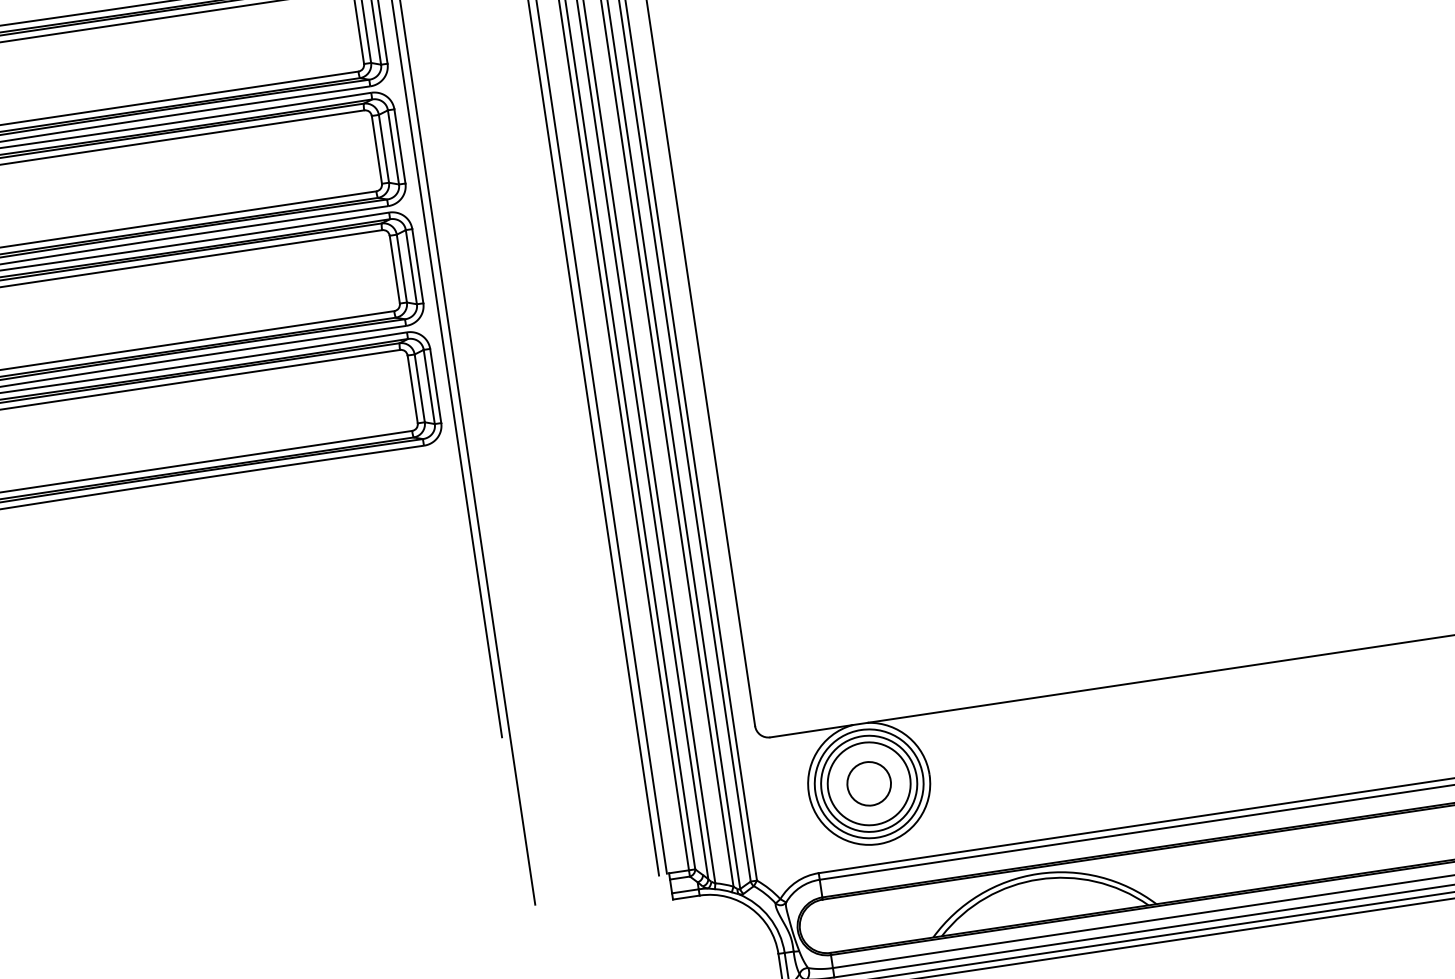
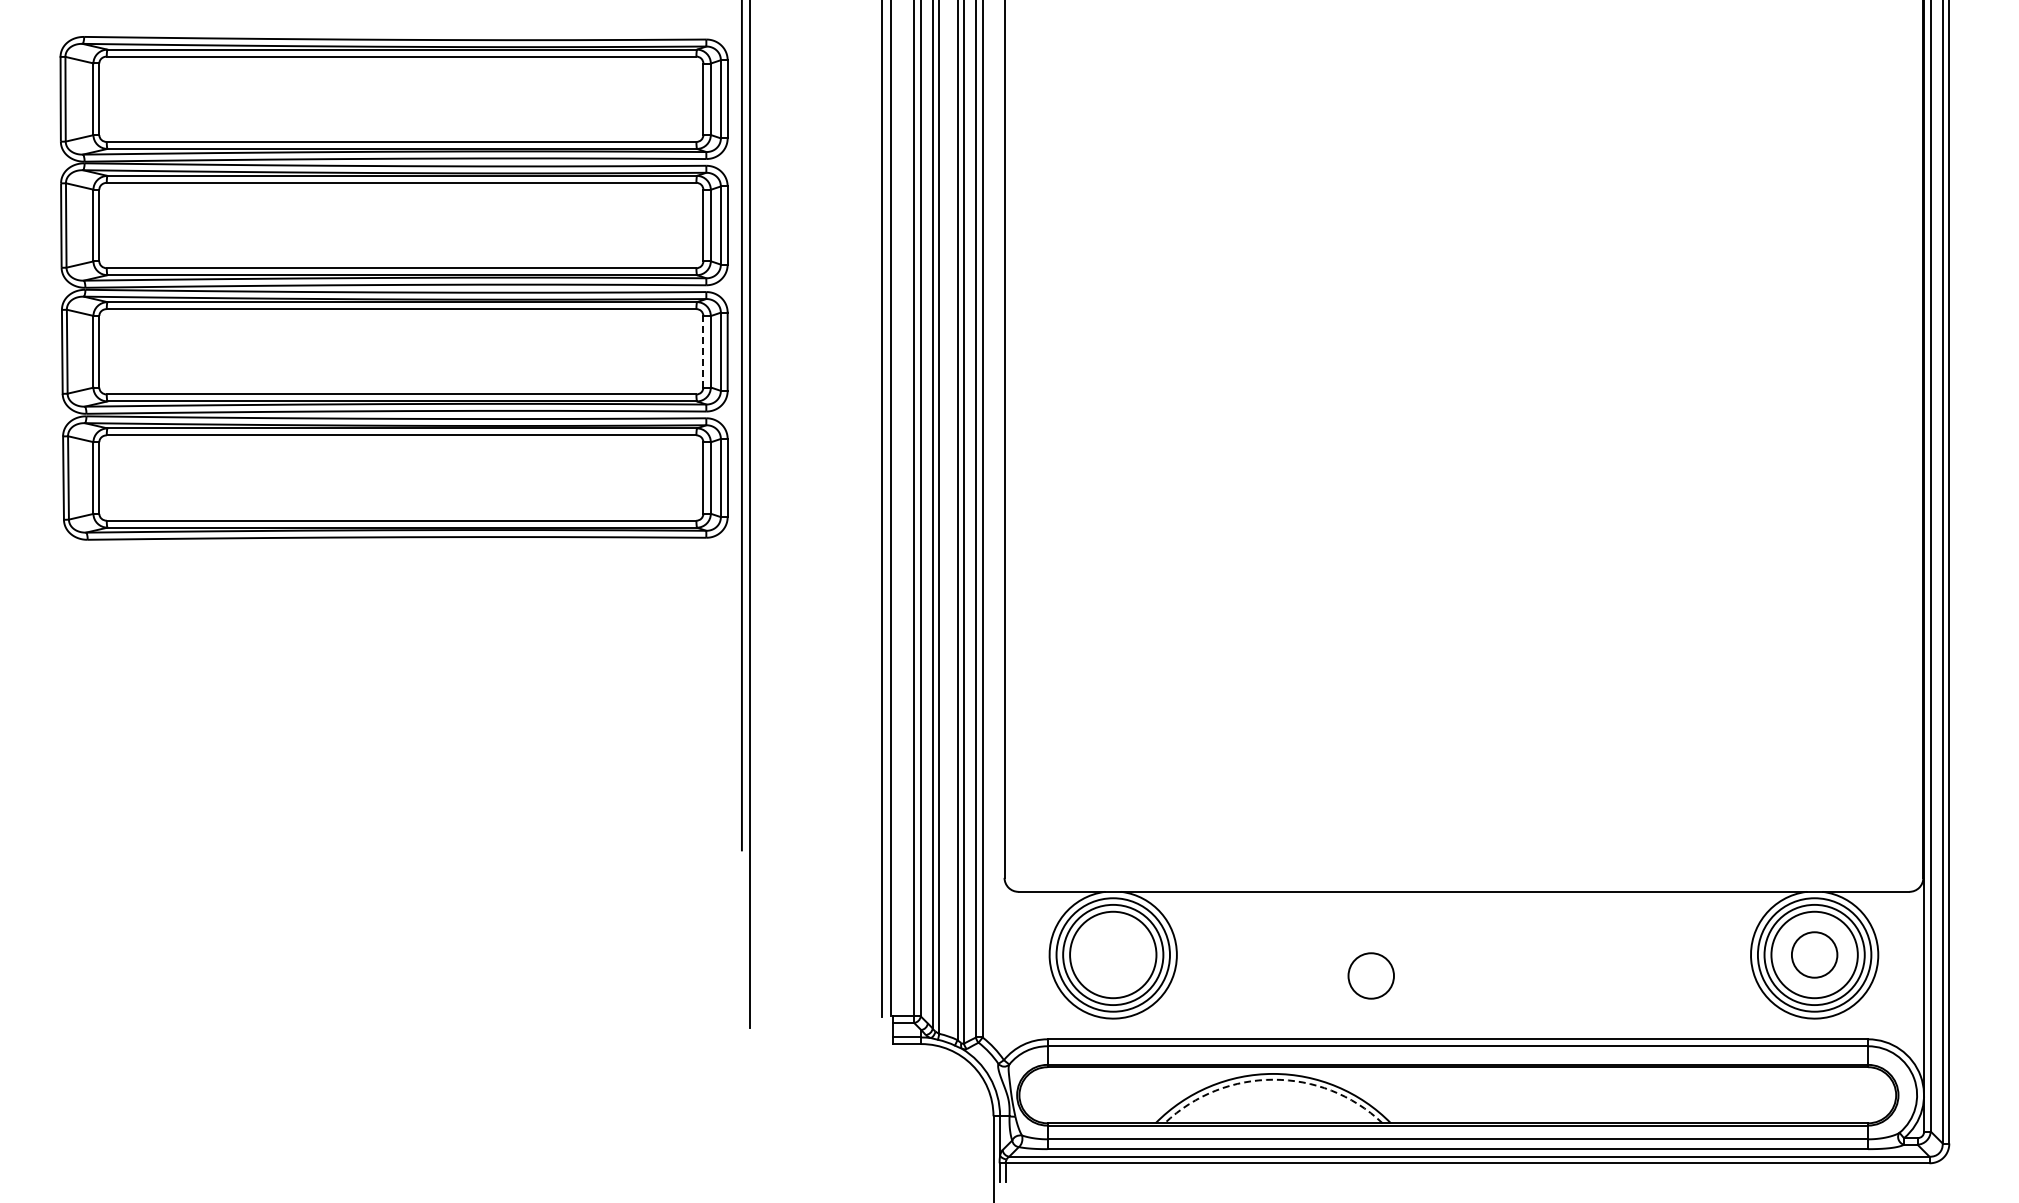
line: (394, 269) -> (703, 351), solid -> dashed
circle: (868, 783) -> (1370, 975), moved
arc: (1038, 879) -> (1273, 1079), solid -> dashed

